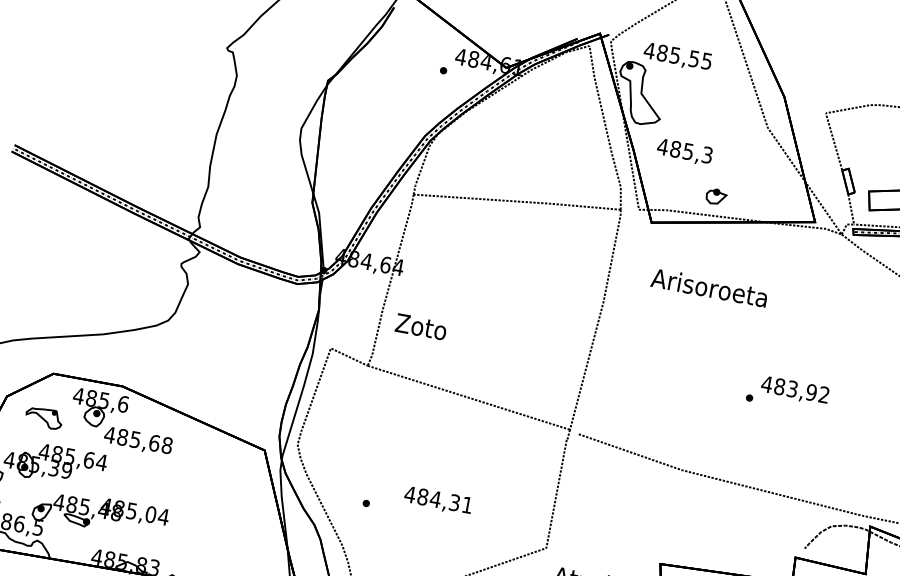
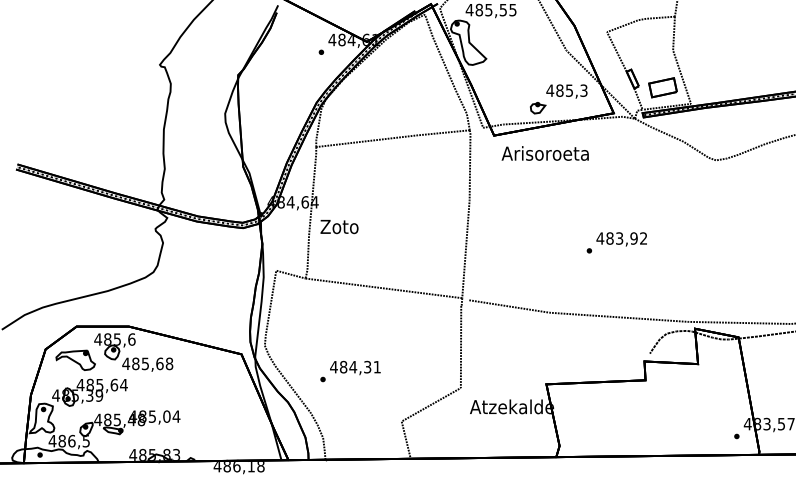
text: (684, 151) -> (566, 91), moved
text: (708, 287) -> (544, 153), moved
text: (421, 327) -> (339, 227), moved
part: (44, 416) -> (75, 359), size x1.43
text: (438, 500) -> (355, 367), moved

